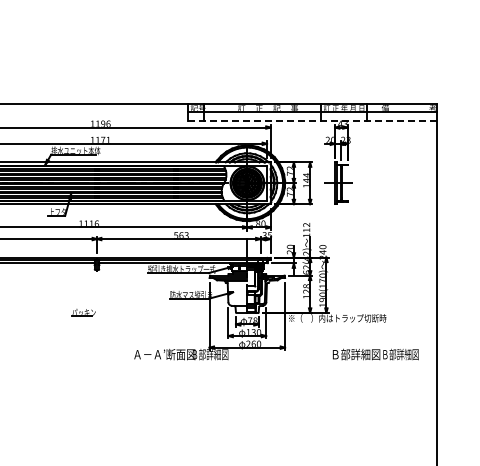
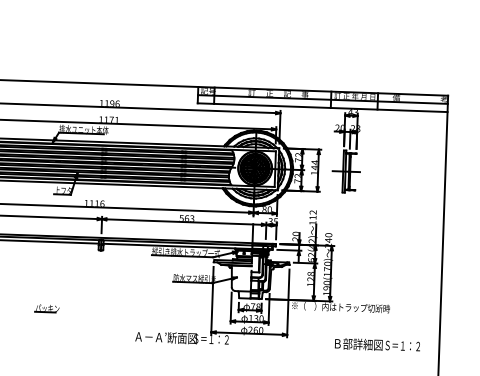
line: (311, 120) -> (321, 107), dashed -> solid
part: (83, 312) -> (47, 308), moved
text: (210, 354) -> (212, 339), Ｂ部詳細図 -> Ｓ＝１：２
text: (400, 354) -> (402, 345), Ｂ部詳細図 -> Ｓ＝１：２

